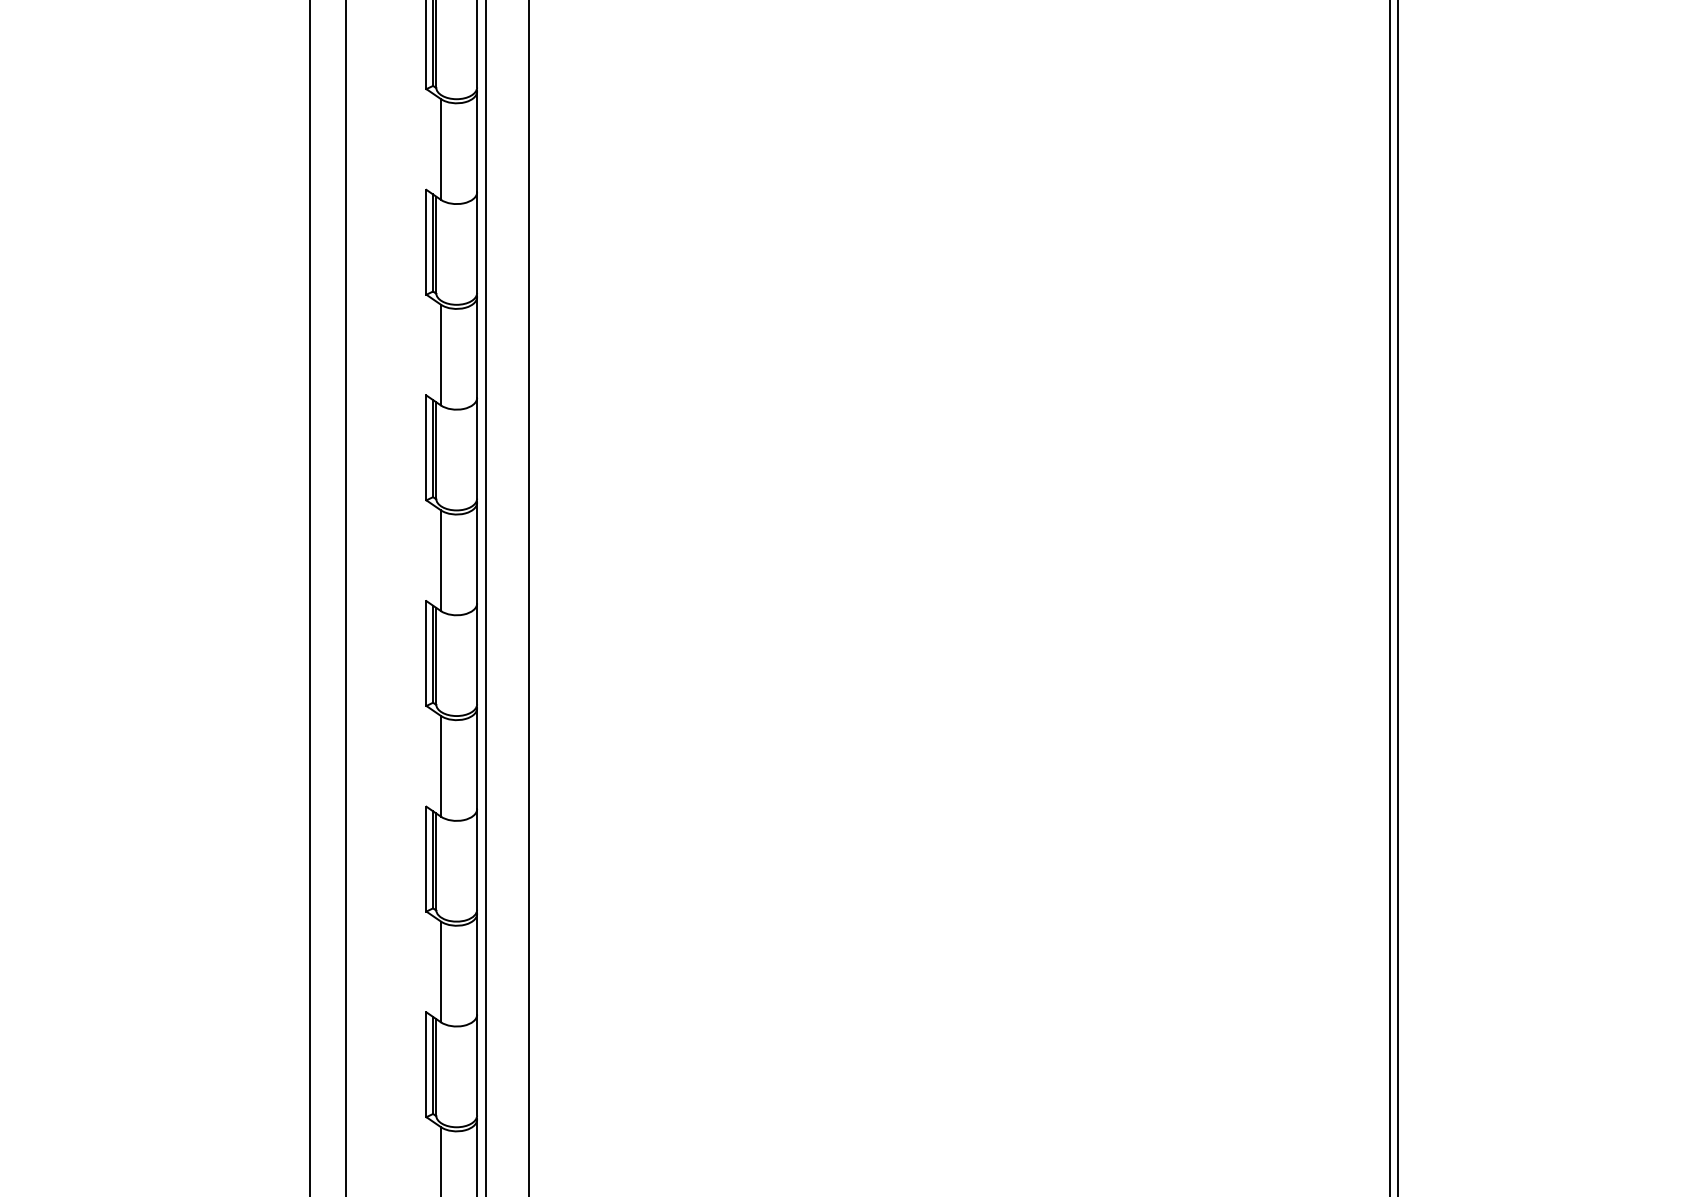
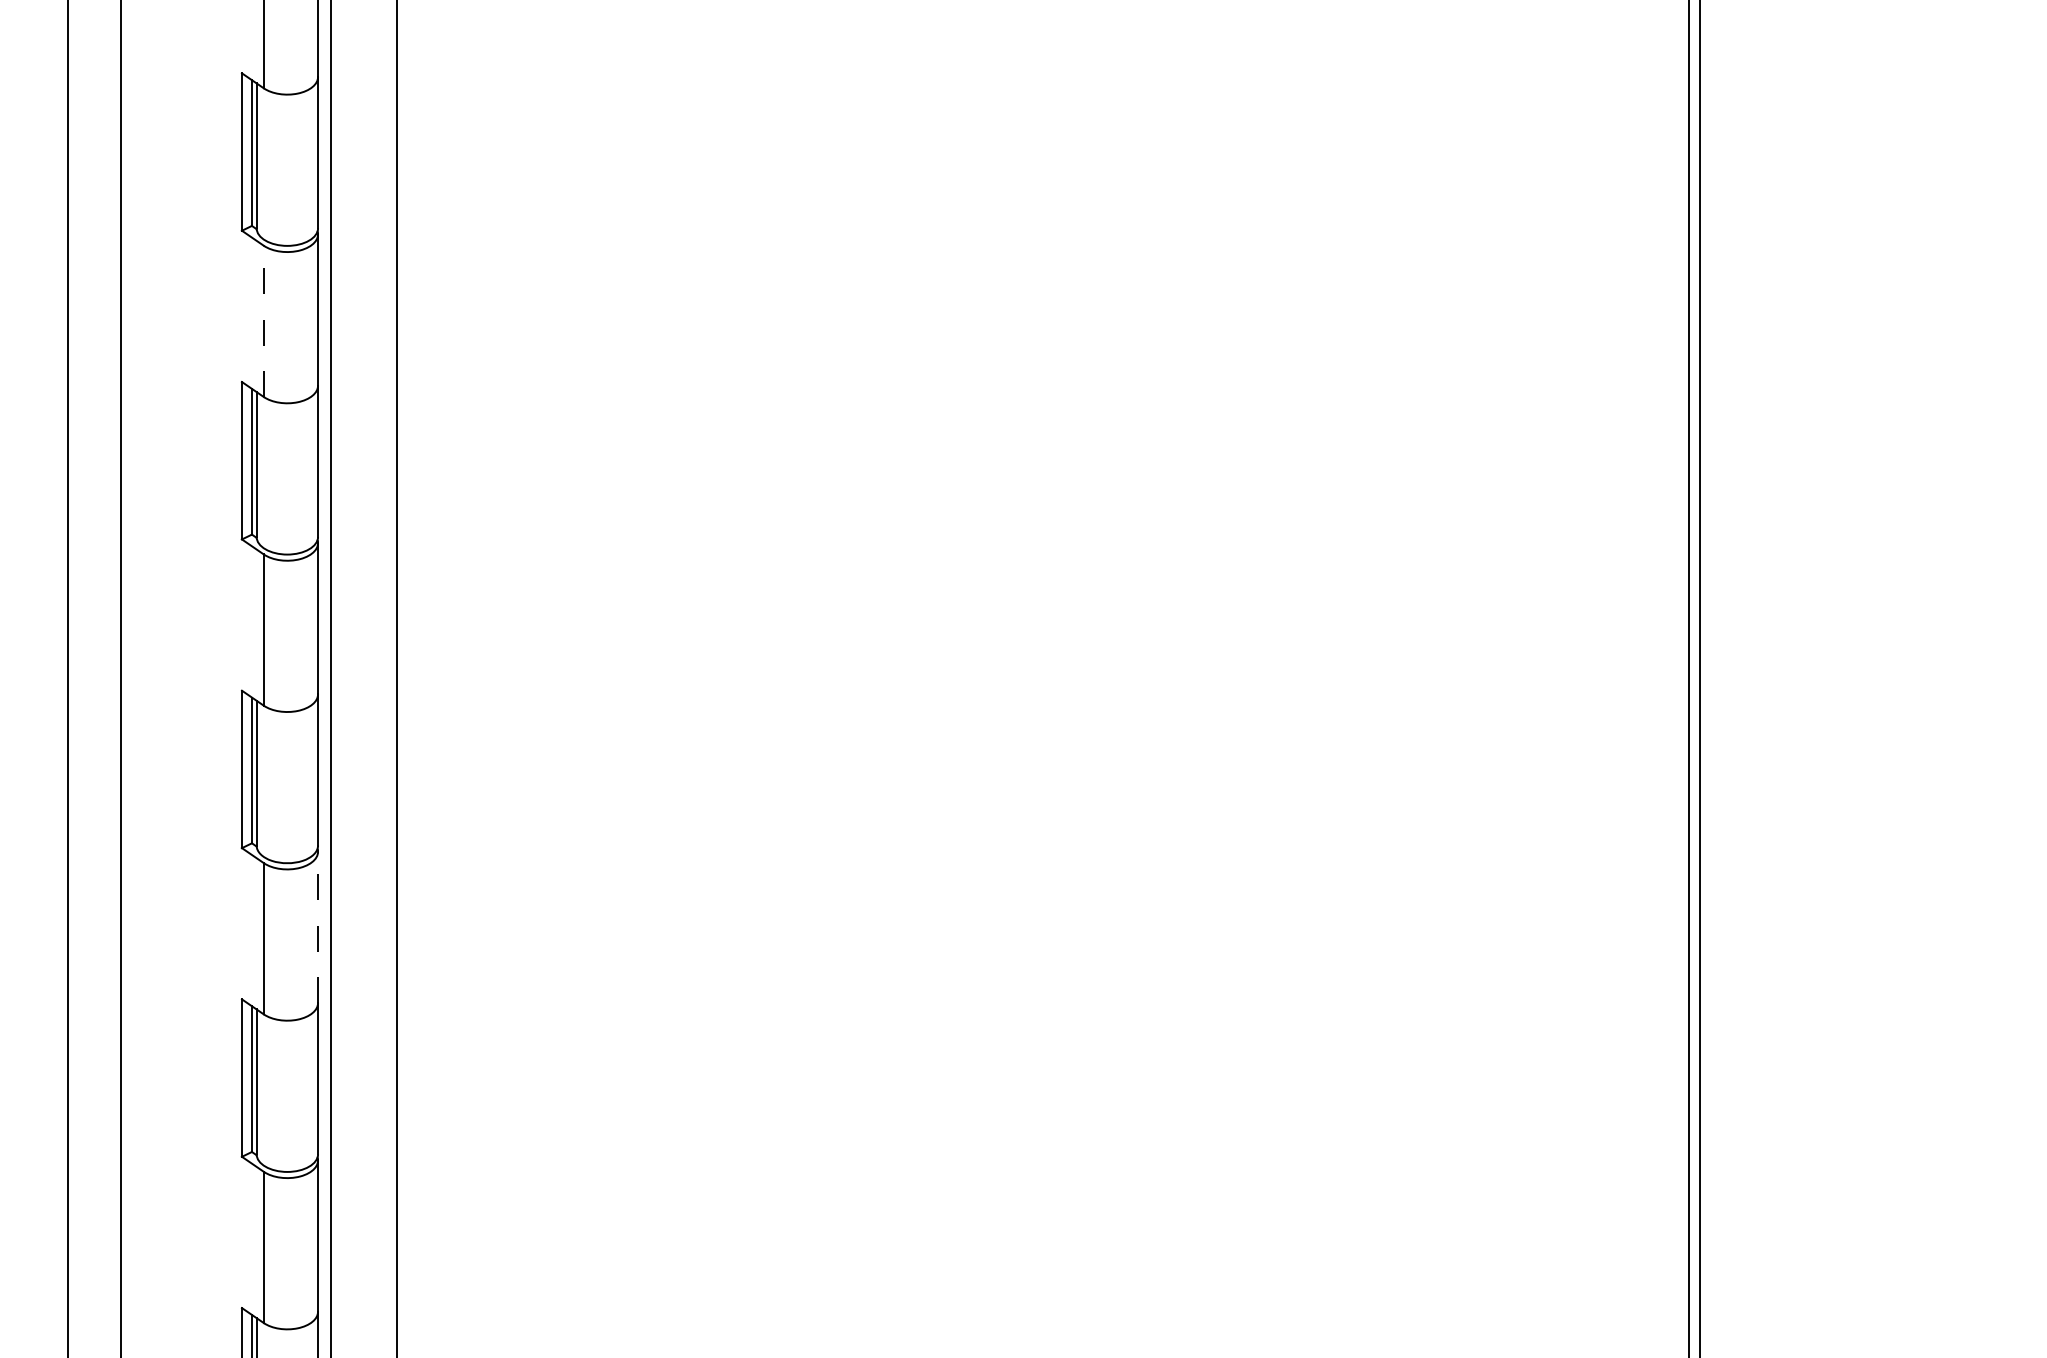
line: (440, 560) -> (263, 321), solid -> dashed
line: (477, 963) -> (318, 926), solid -> dashed

